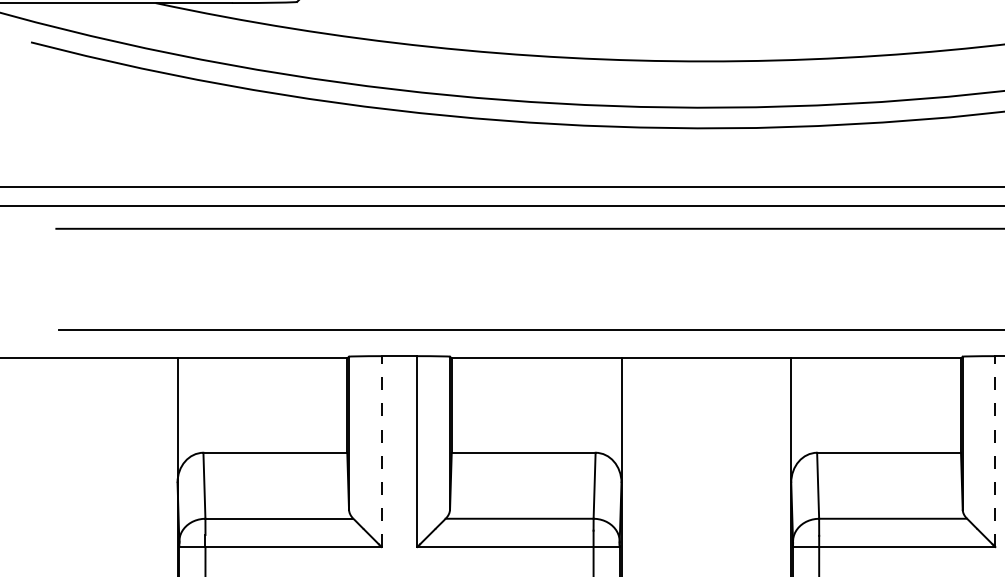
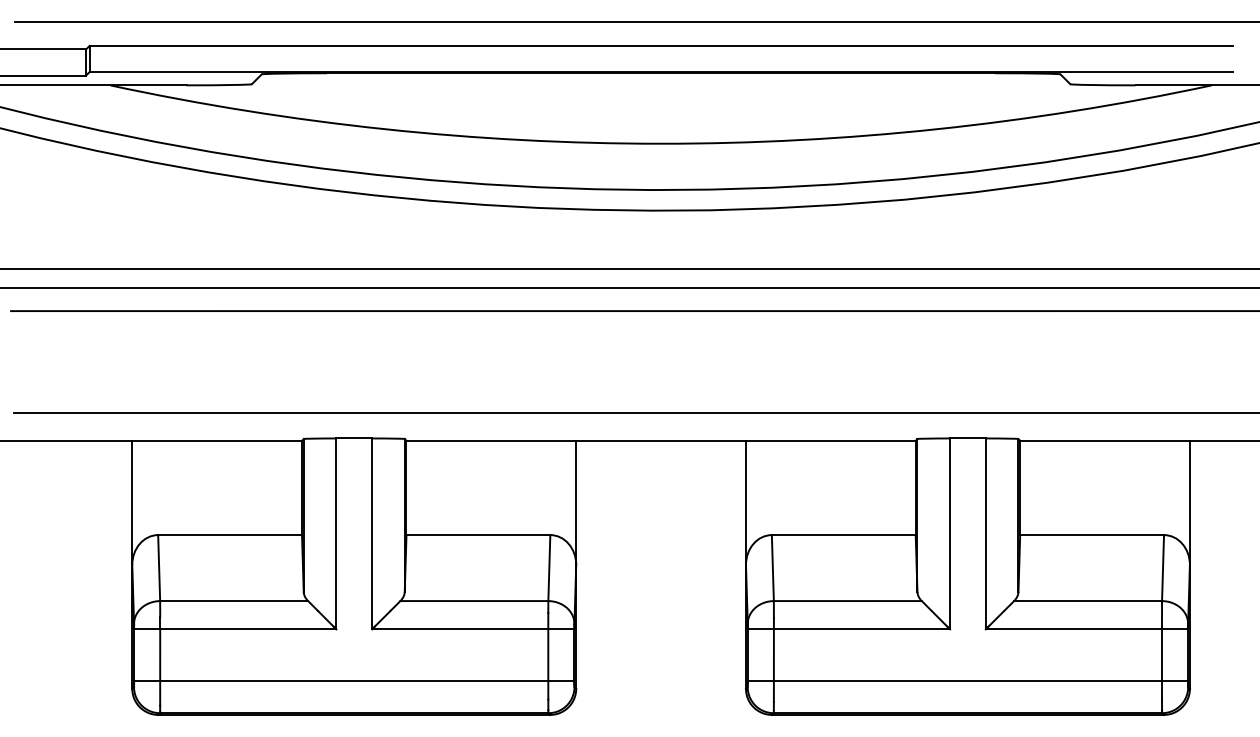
line: (381, 451) -> (336, 533), dashed -> solid
line: (995, 451) -> (950, 533), dashed -> solid

